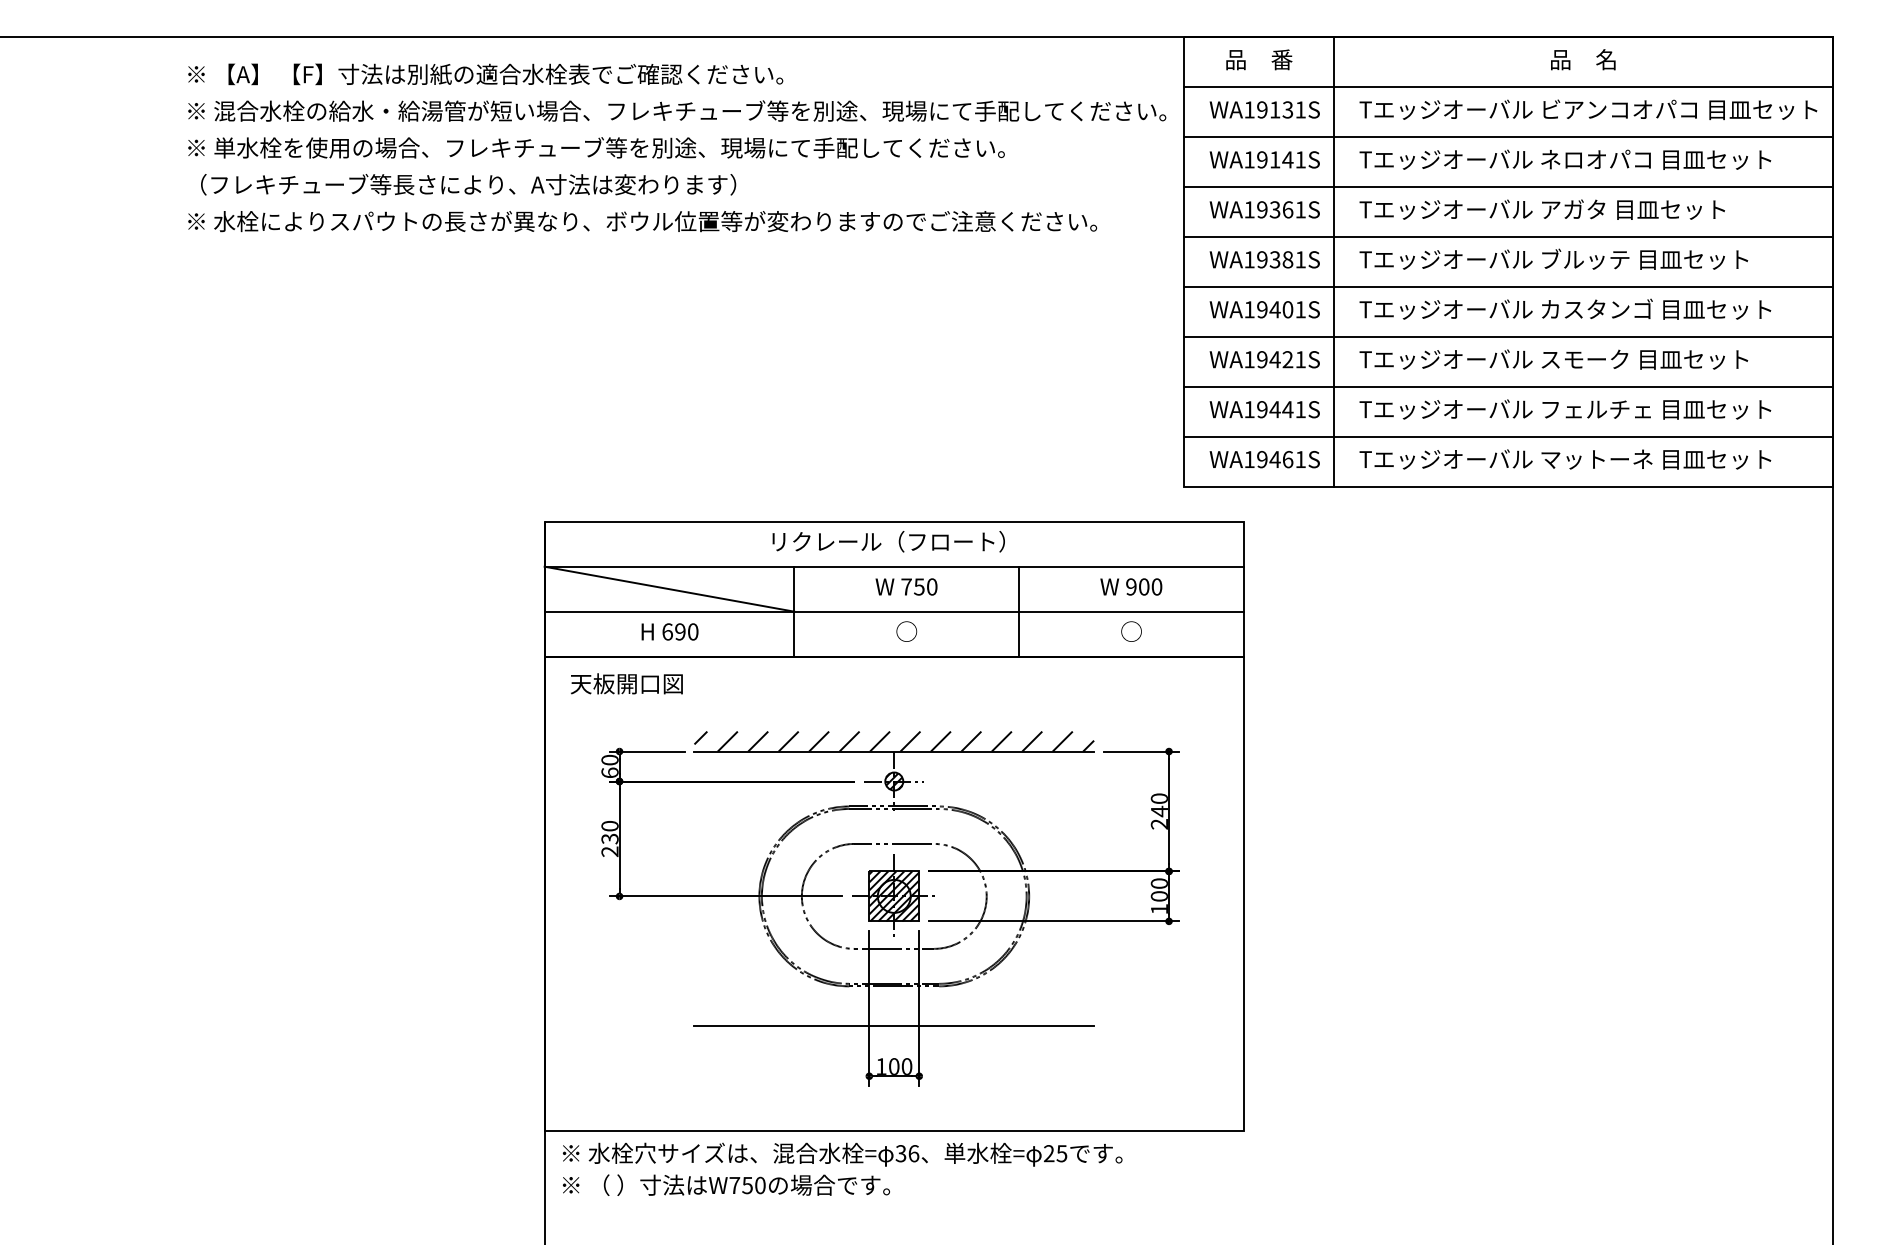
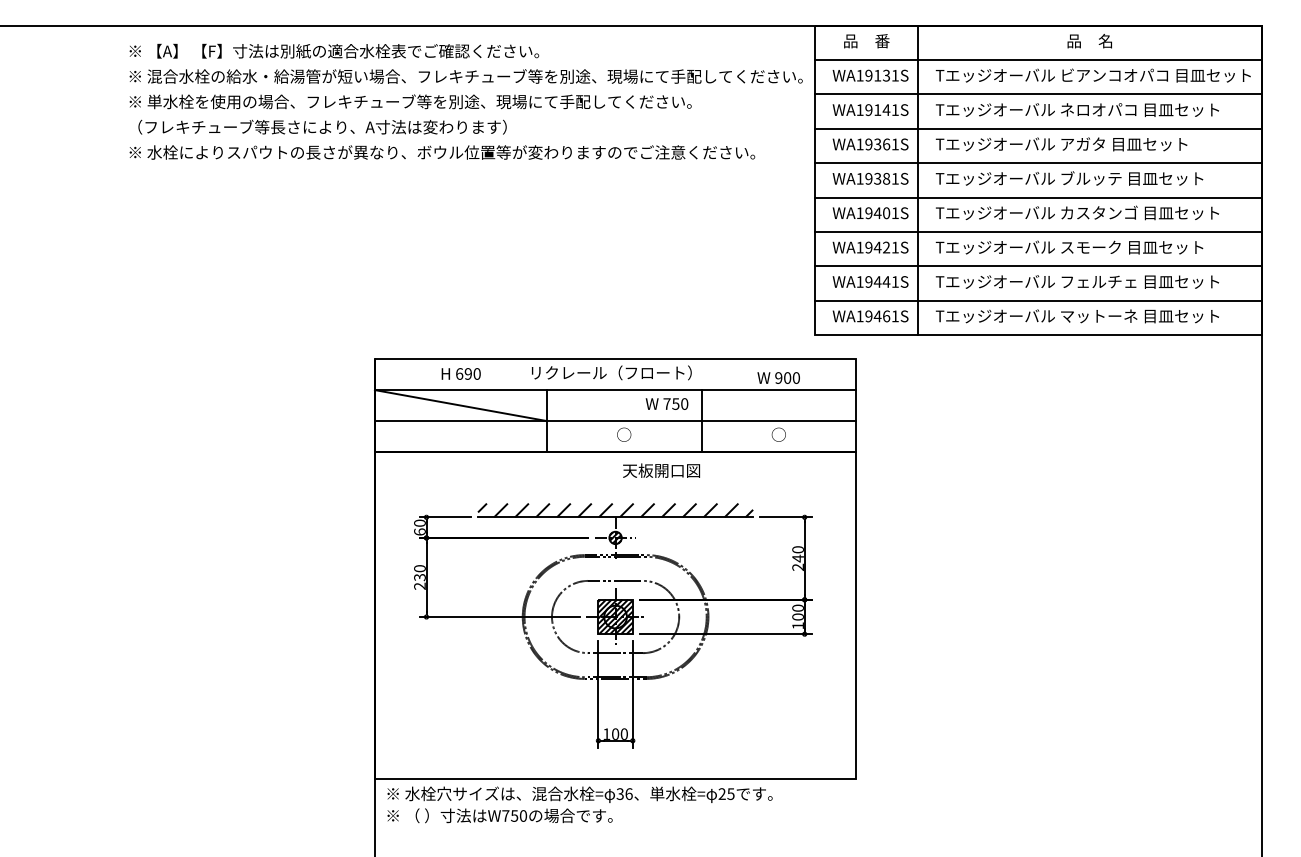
text: (905, 586) -> (666, 403), moved
text: (1130, 586) -> (778, 377), moved
text: (668, 631) -> (460, 373), moved
text: (626, 683) -> (661, 470), moved
line: (894, 1026) -> (615, 706), removed

